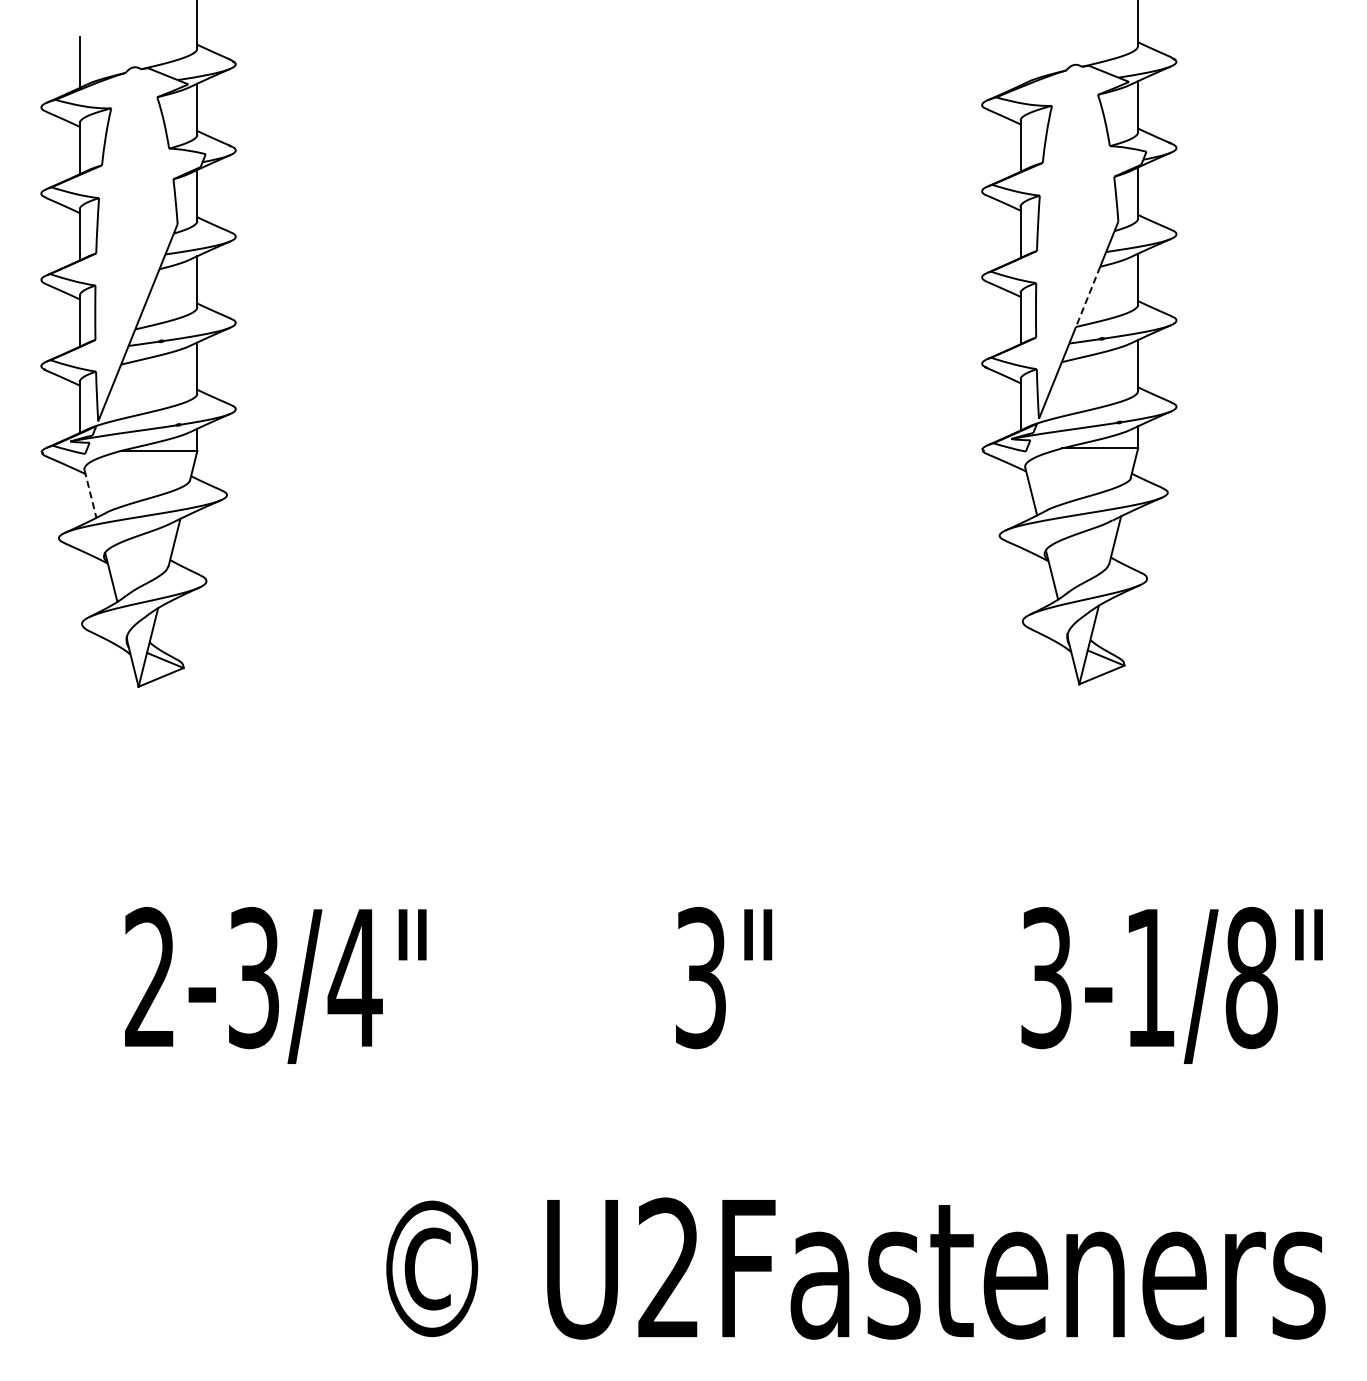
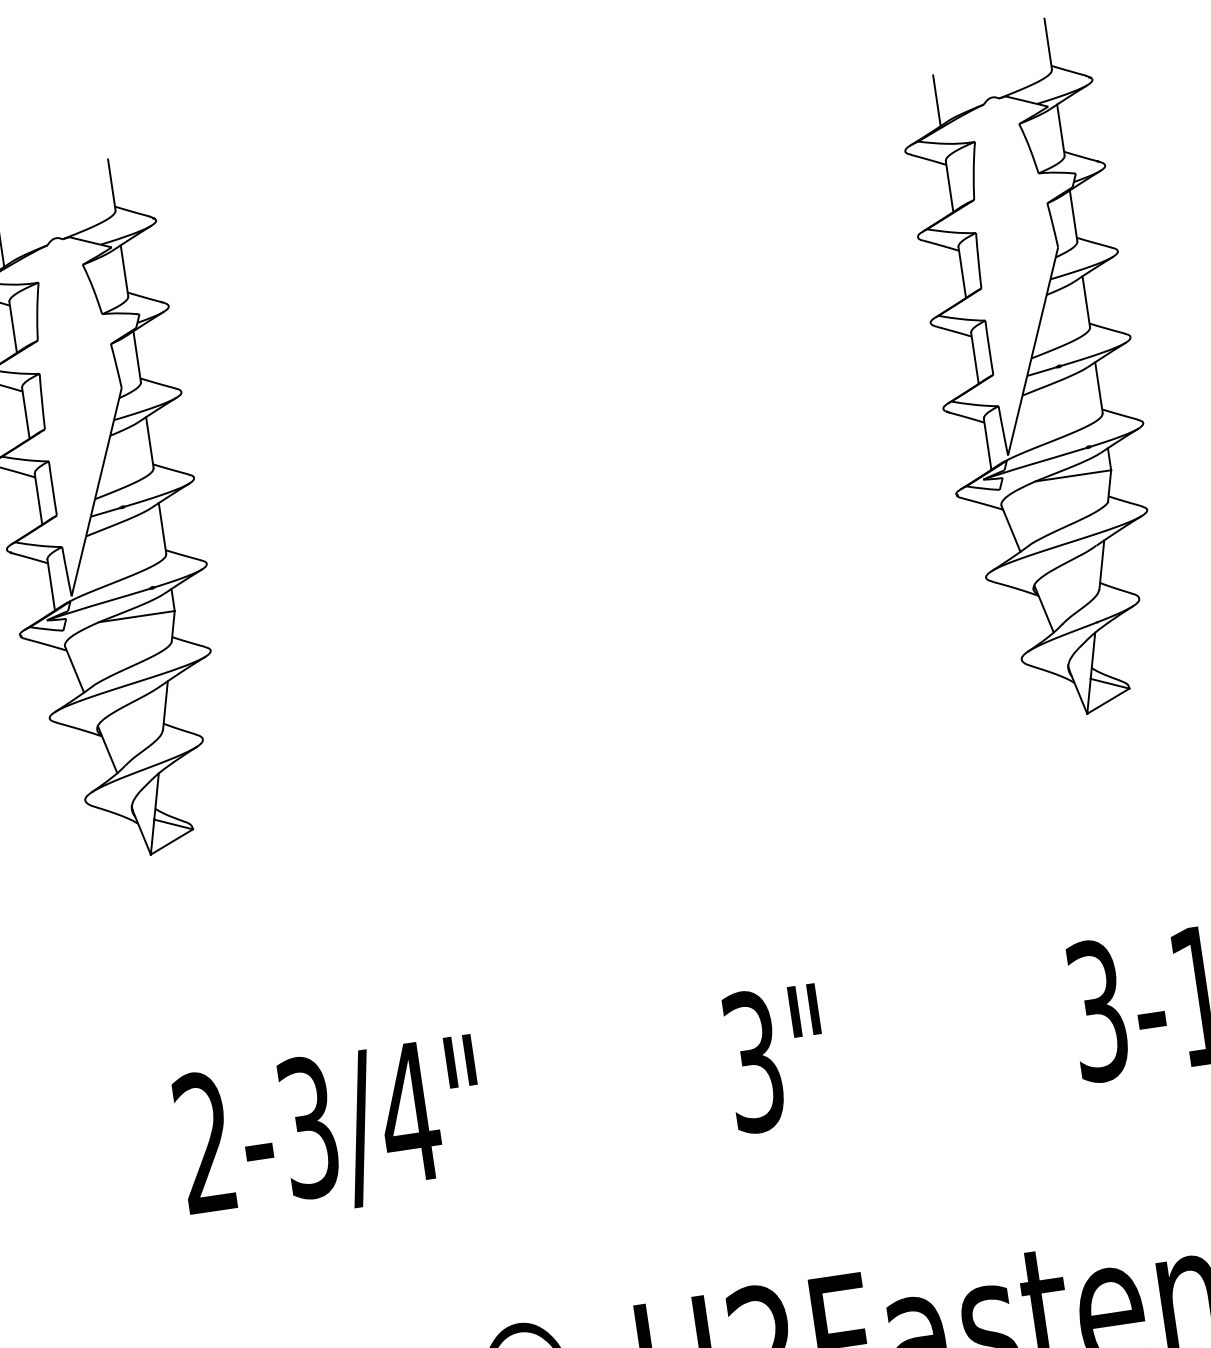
line: (1020, 59) -> (936, 100), added
line: (1087, 297) -> (1038, 327), dashed -> solid
line: (90, 494) -> (74, 670), dashed -> solid

